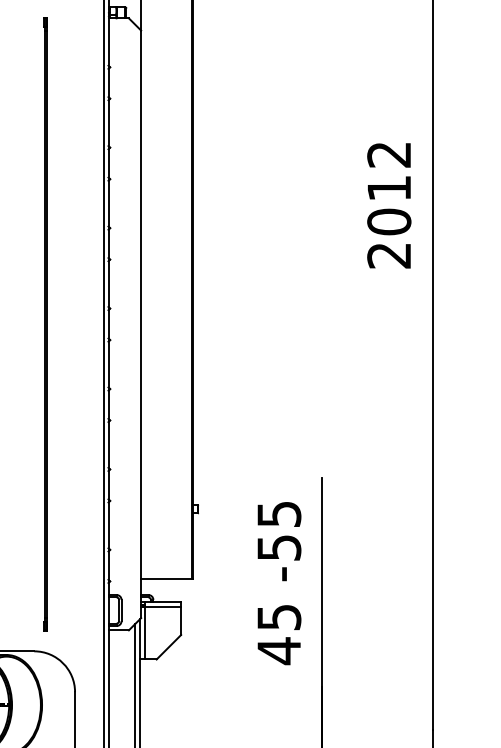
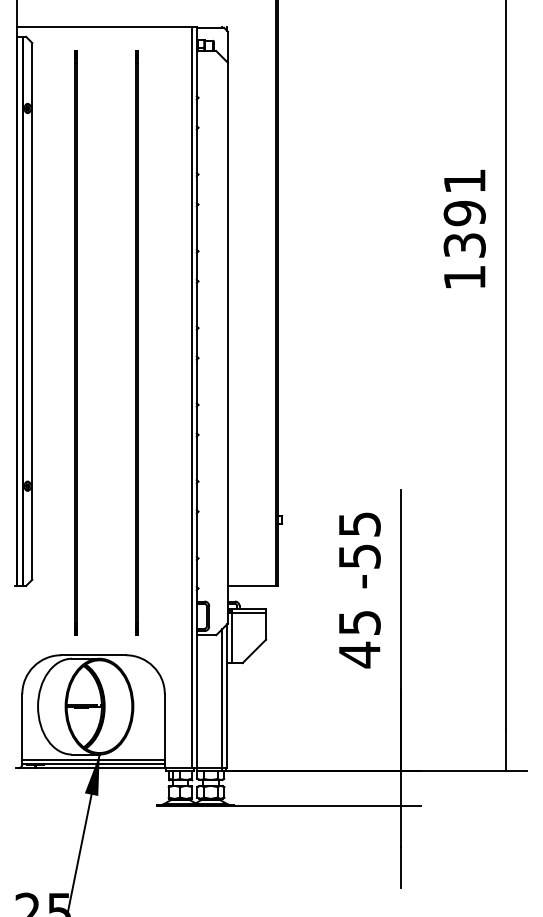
text: (389, 205) -> (464, 229), 2012 -> 1391

